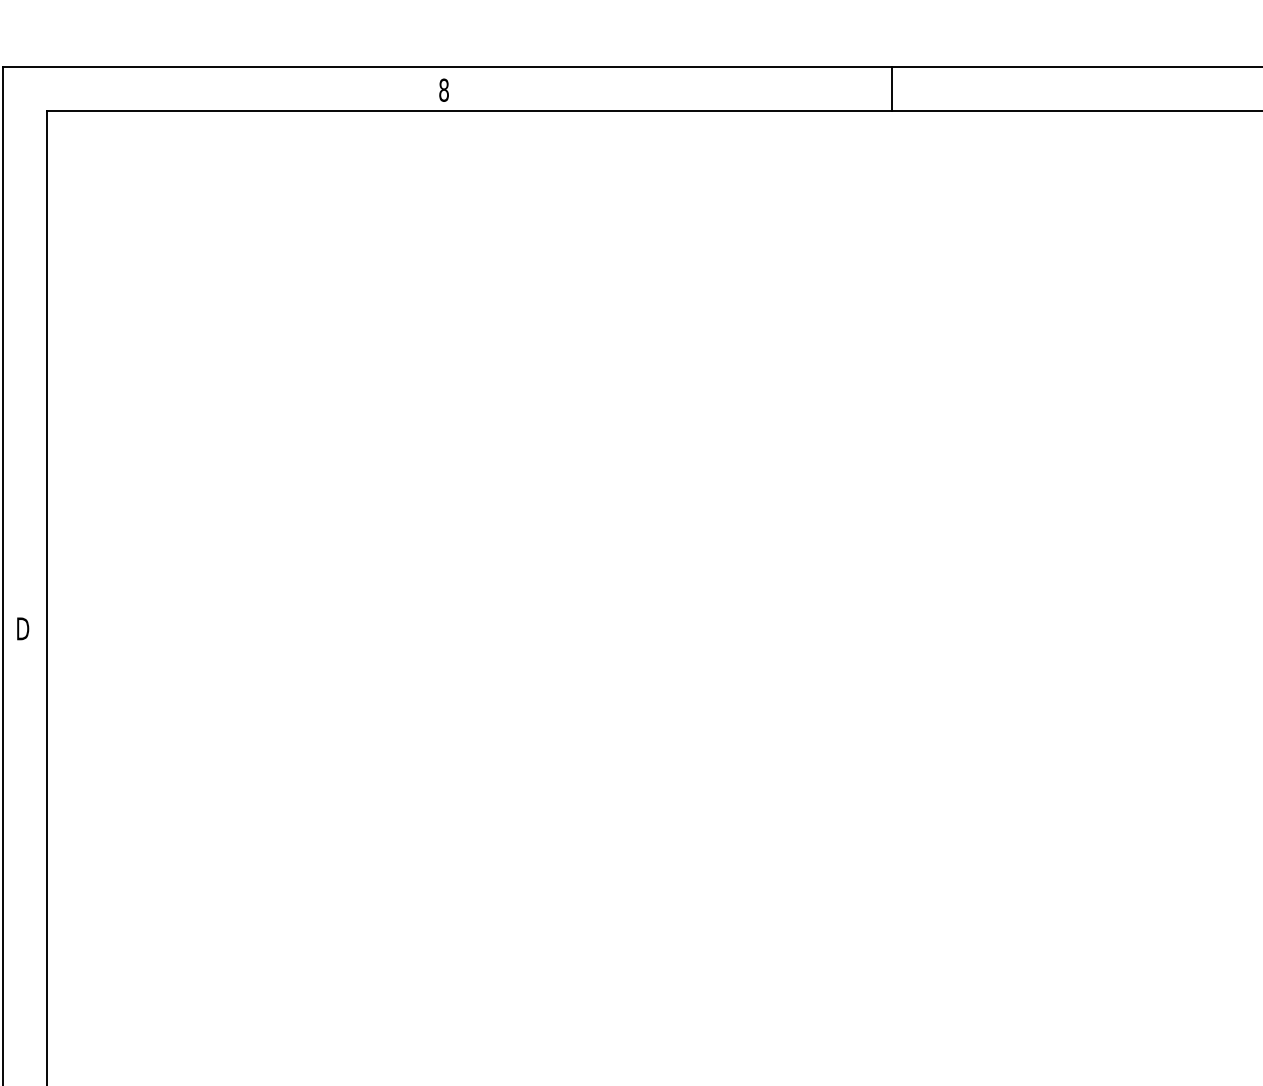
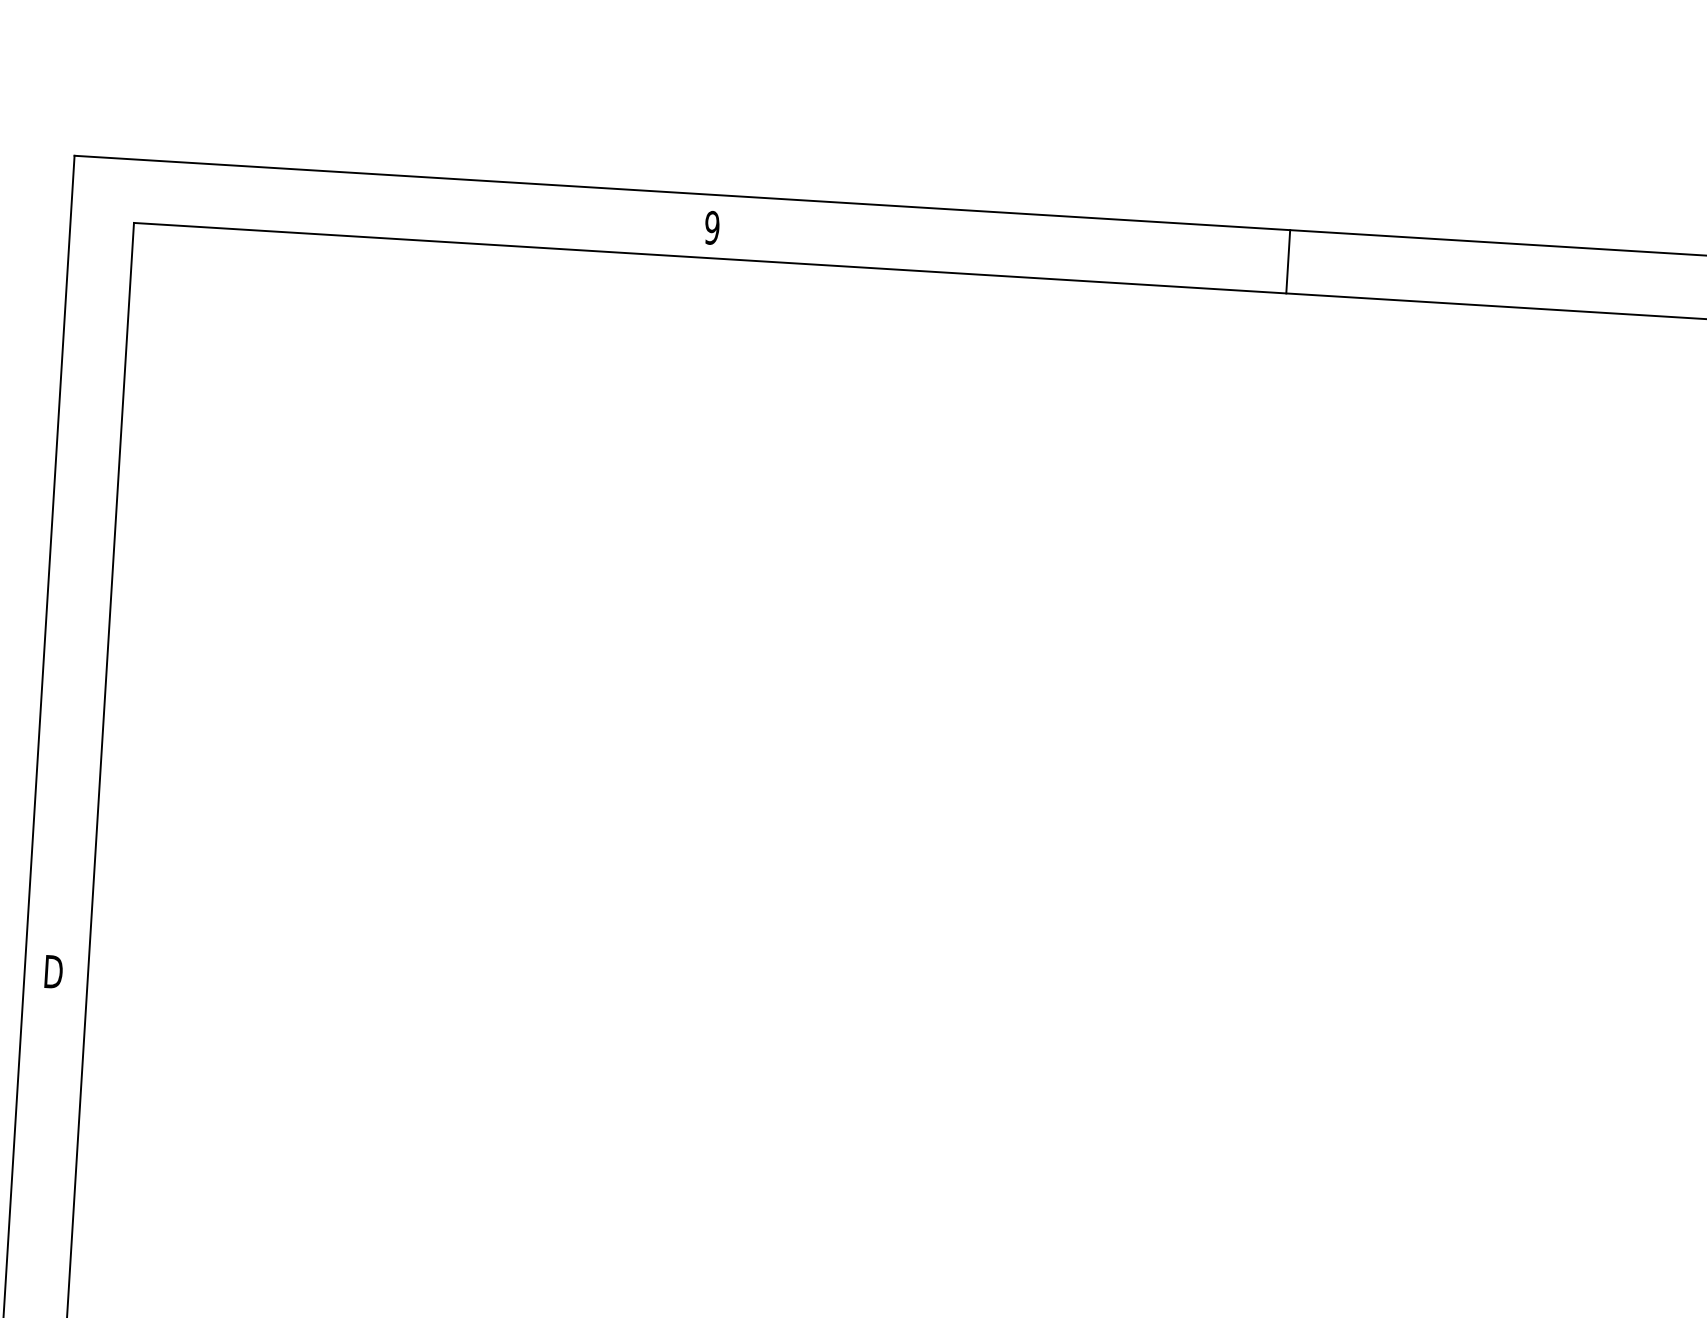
text: (443, 89) -> (711, 226), 8 -> 9
line: (892, 89) -> (1288, 262), moved

